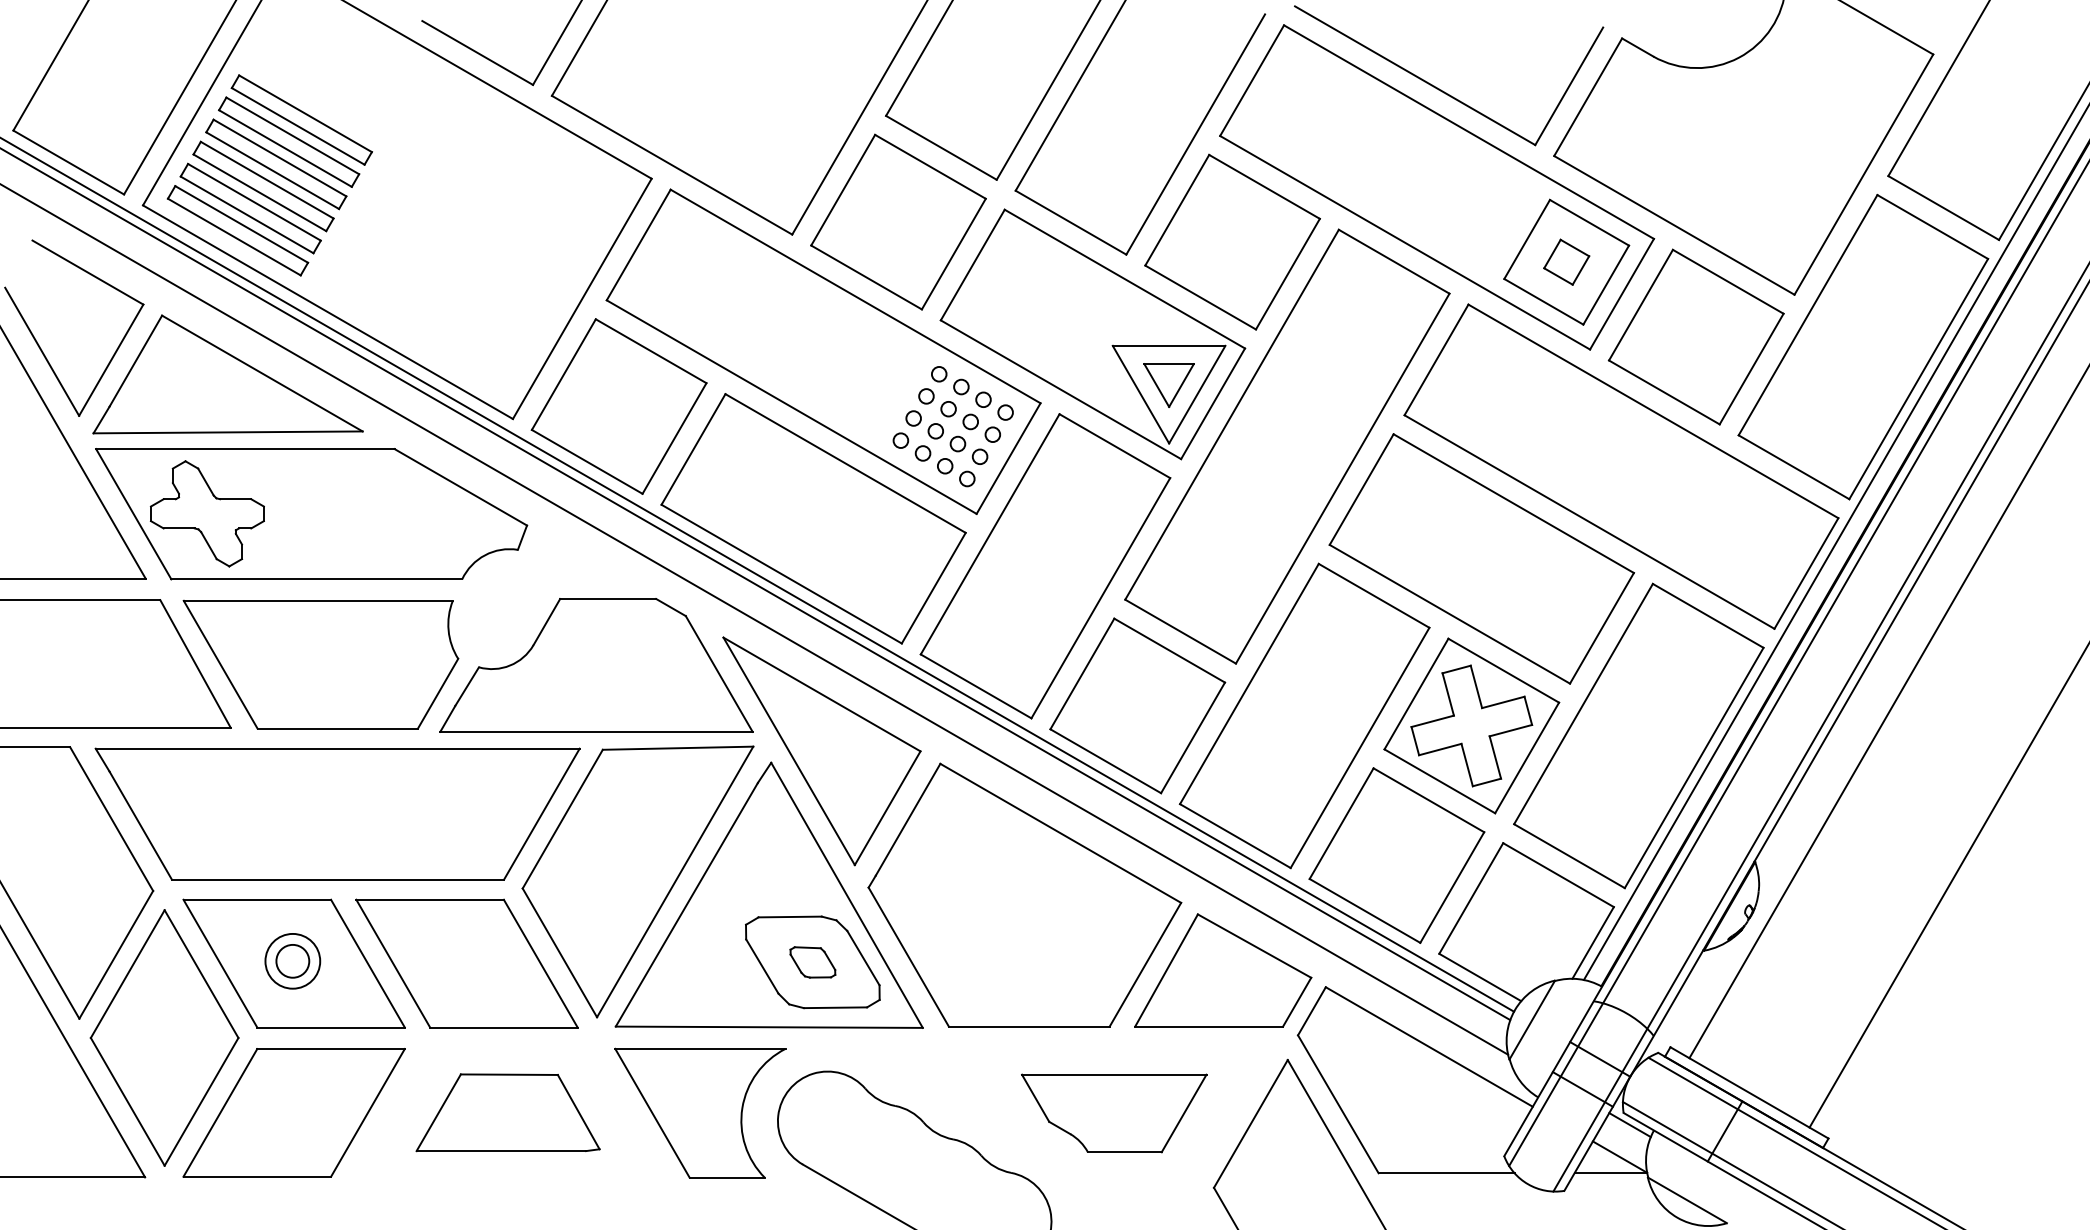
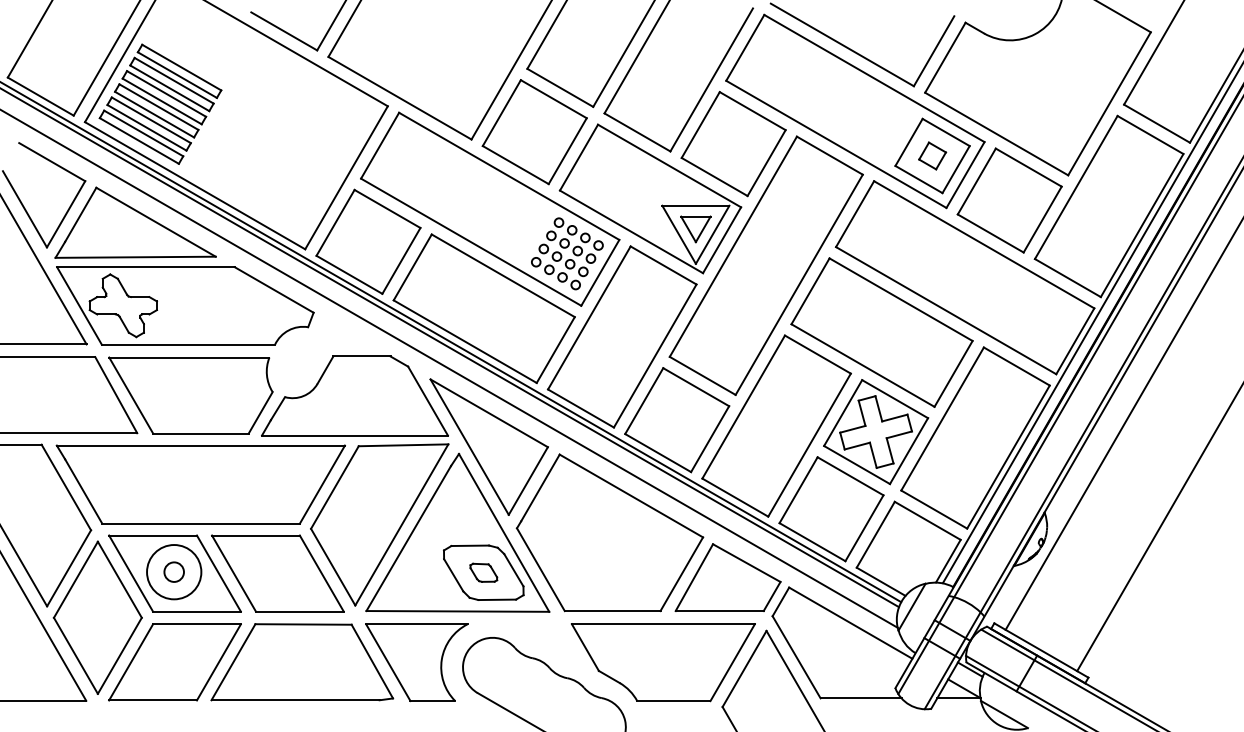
circle: (293, 961) -> (174, 572), size x1.67
part: (508, 1113) -> (302, 662), size x1.67
part: (1113, 1113) -> (662, 662), size x1.67

